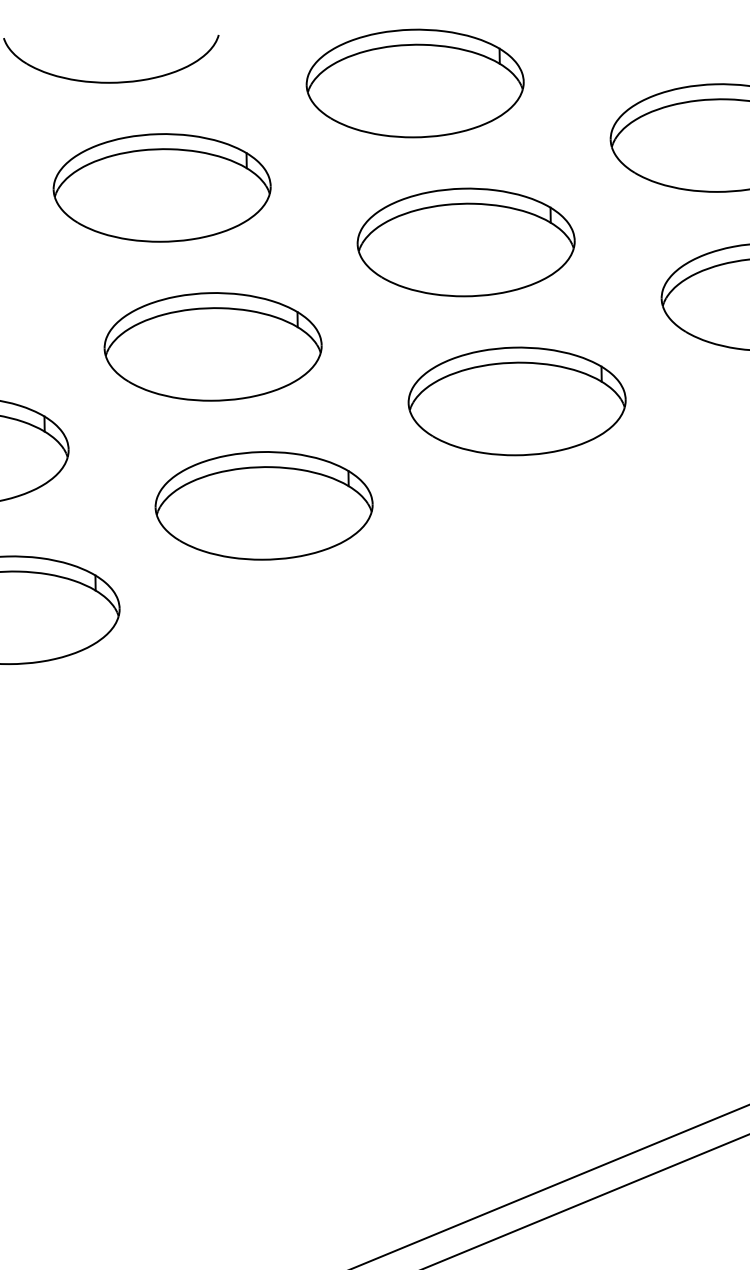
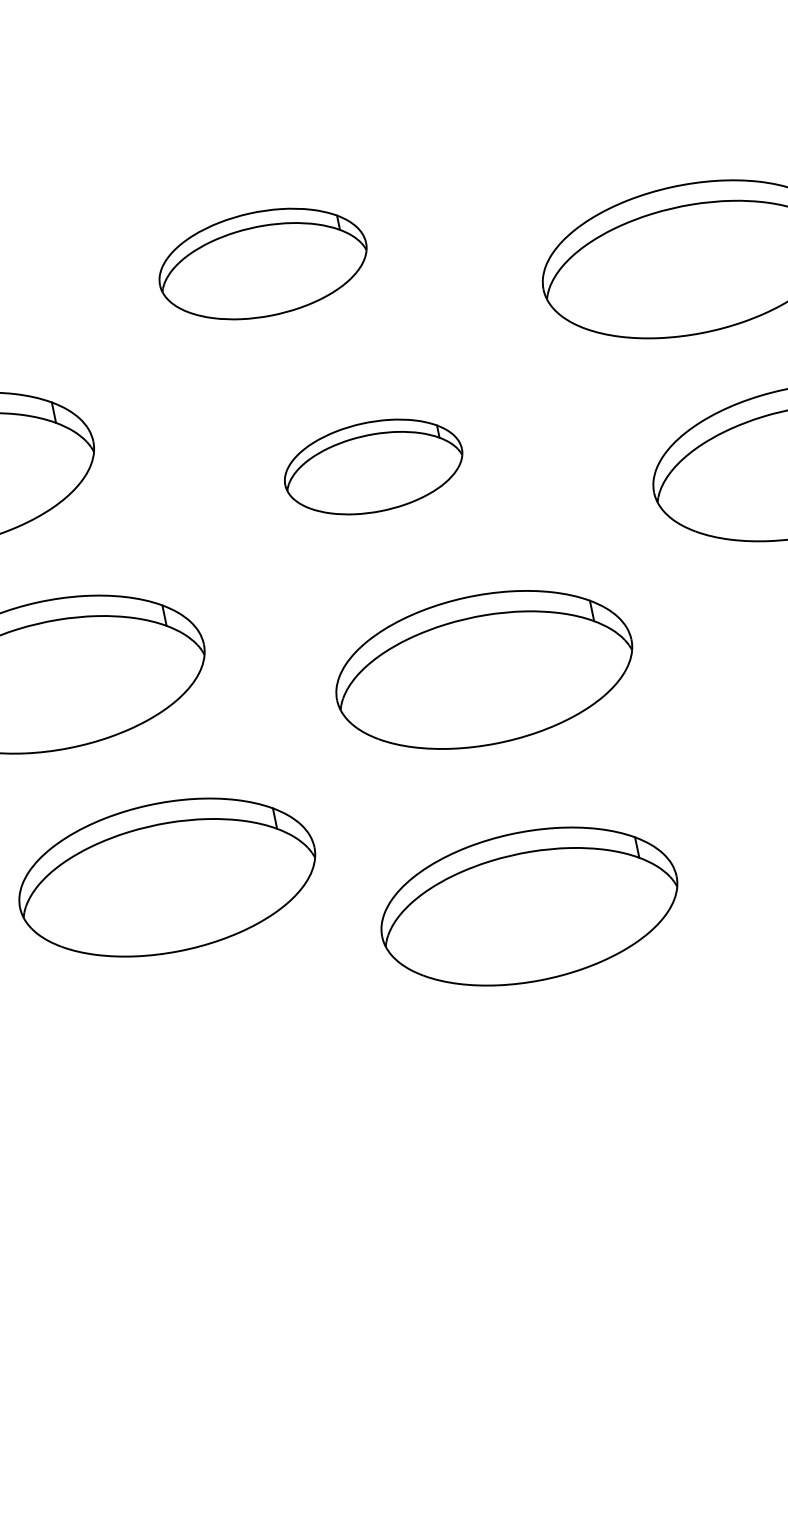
part: (414, 83) -> (262, 264), size x0.7
part: (465, 242) -> (372, 467), size x0.6
part: (516, 575) -> (528, 906), added

